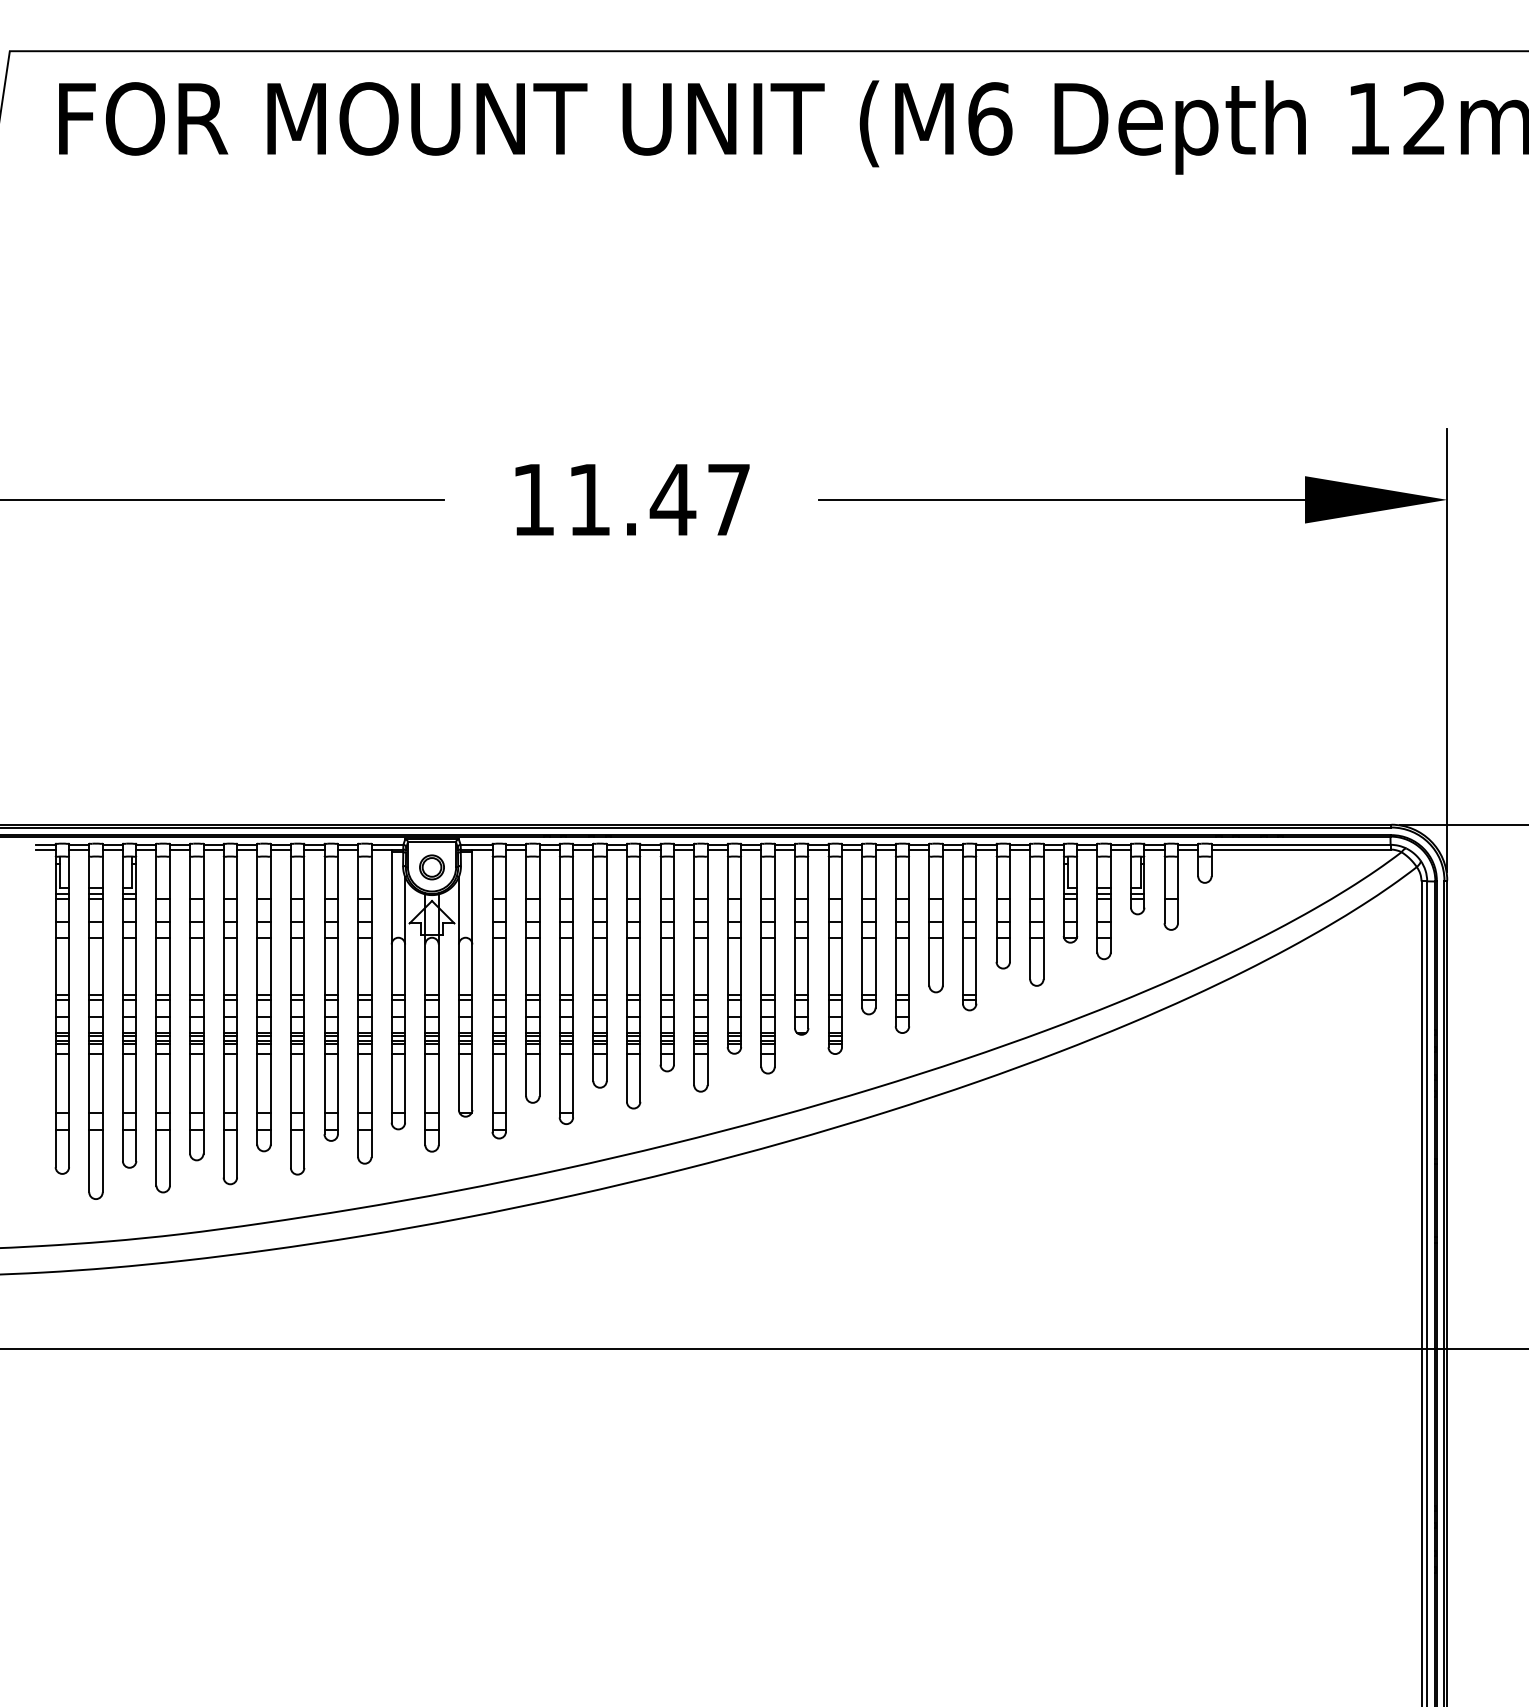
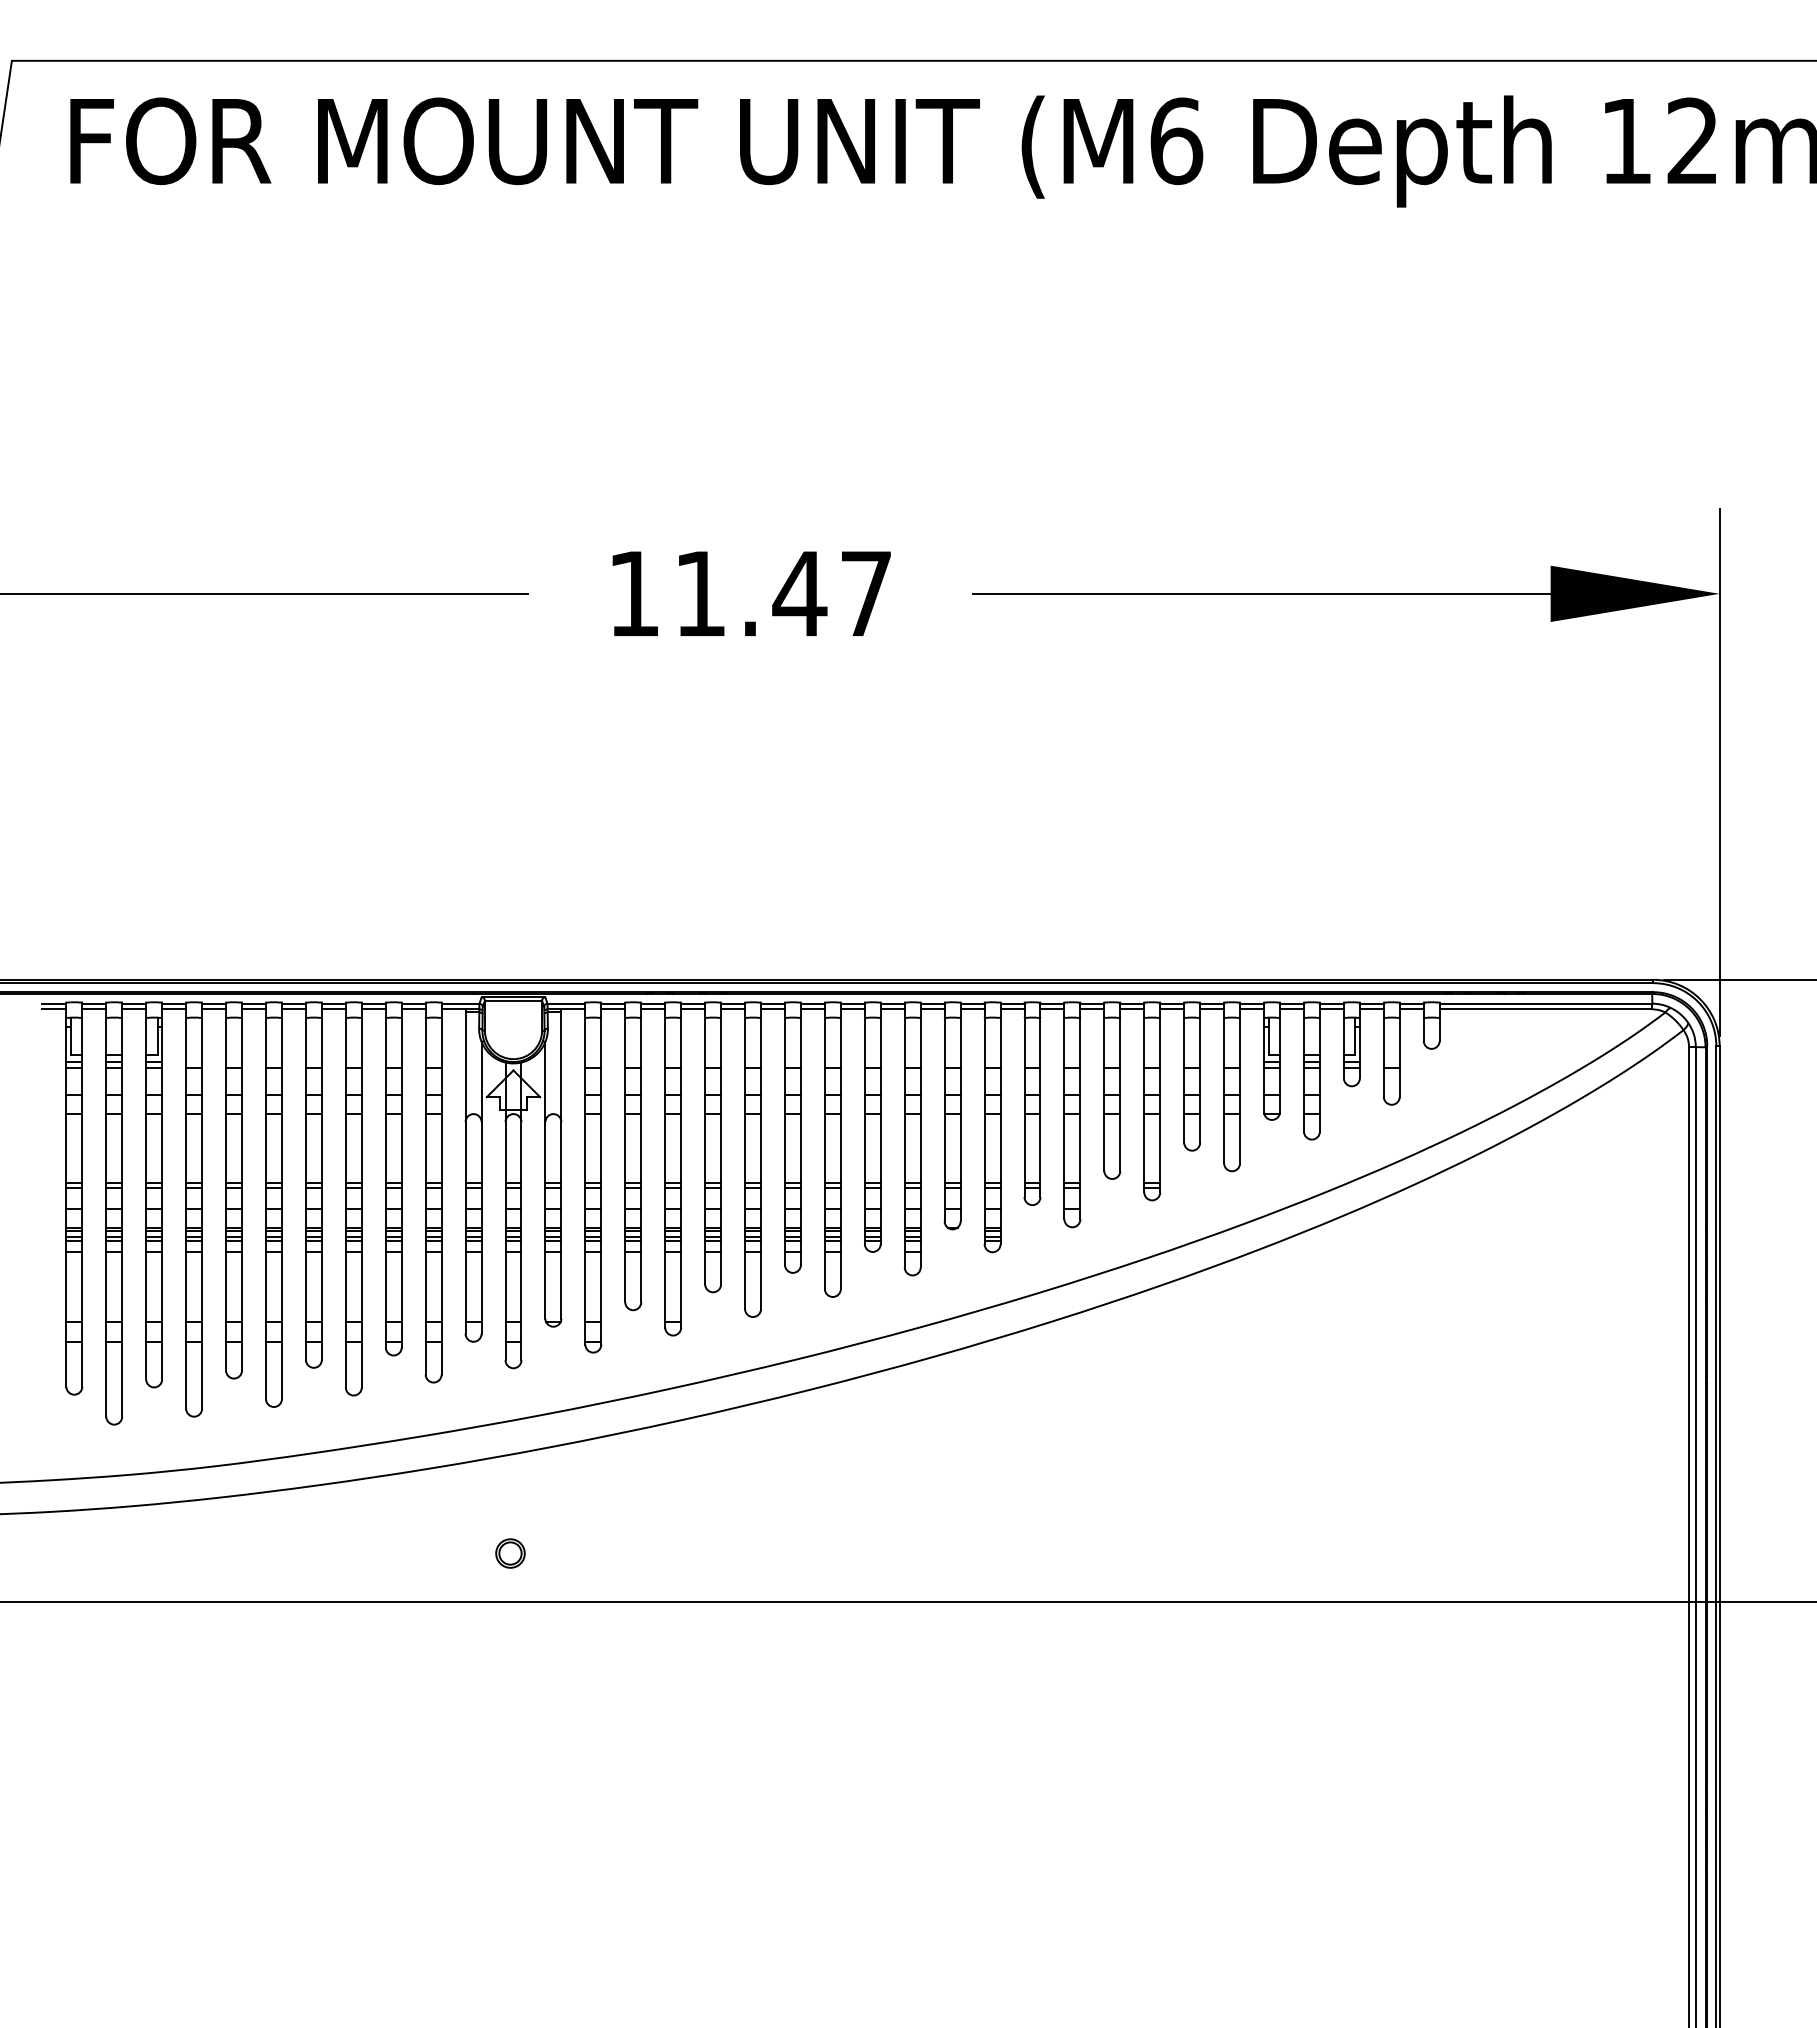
part: (432, 867) -> (510, 1553), moved

